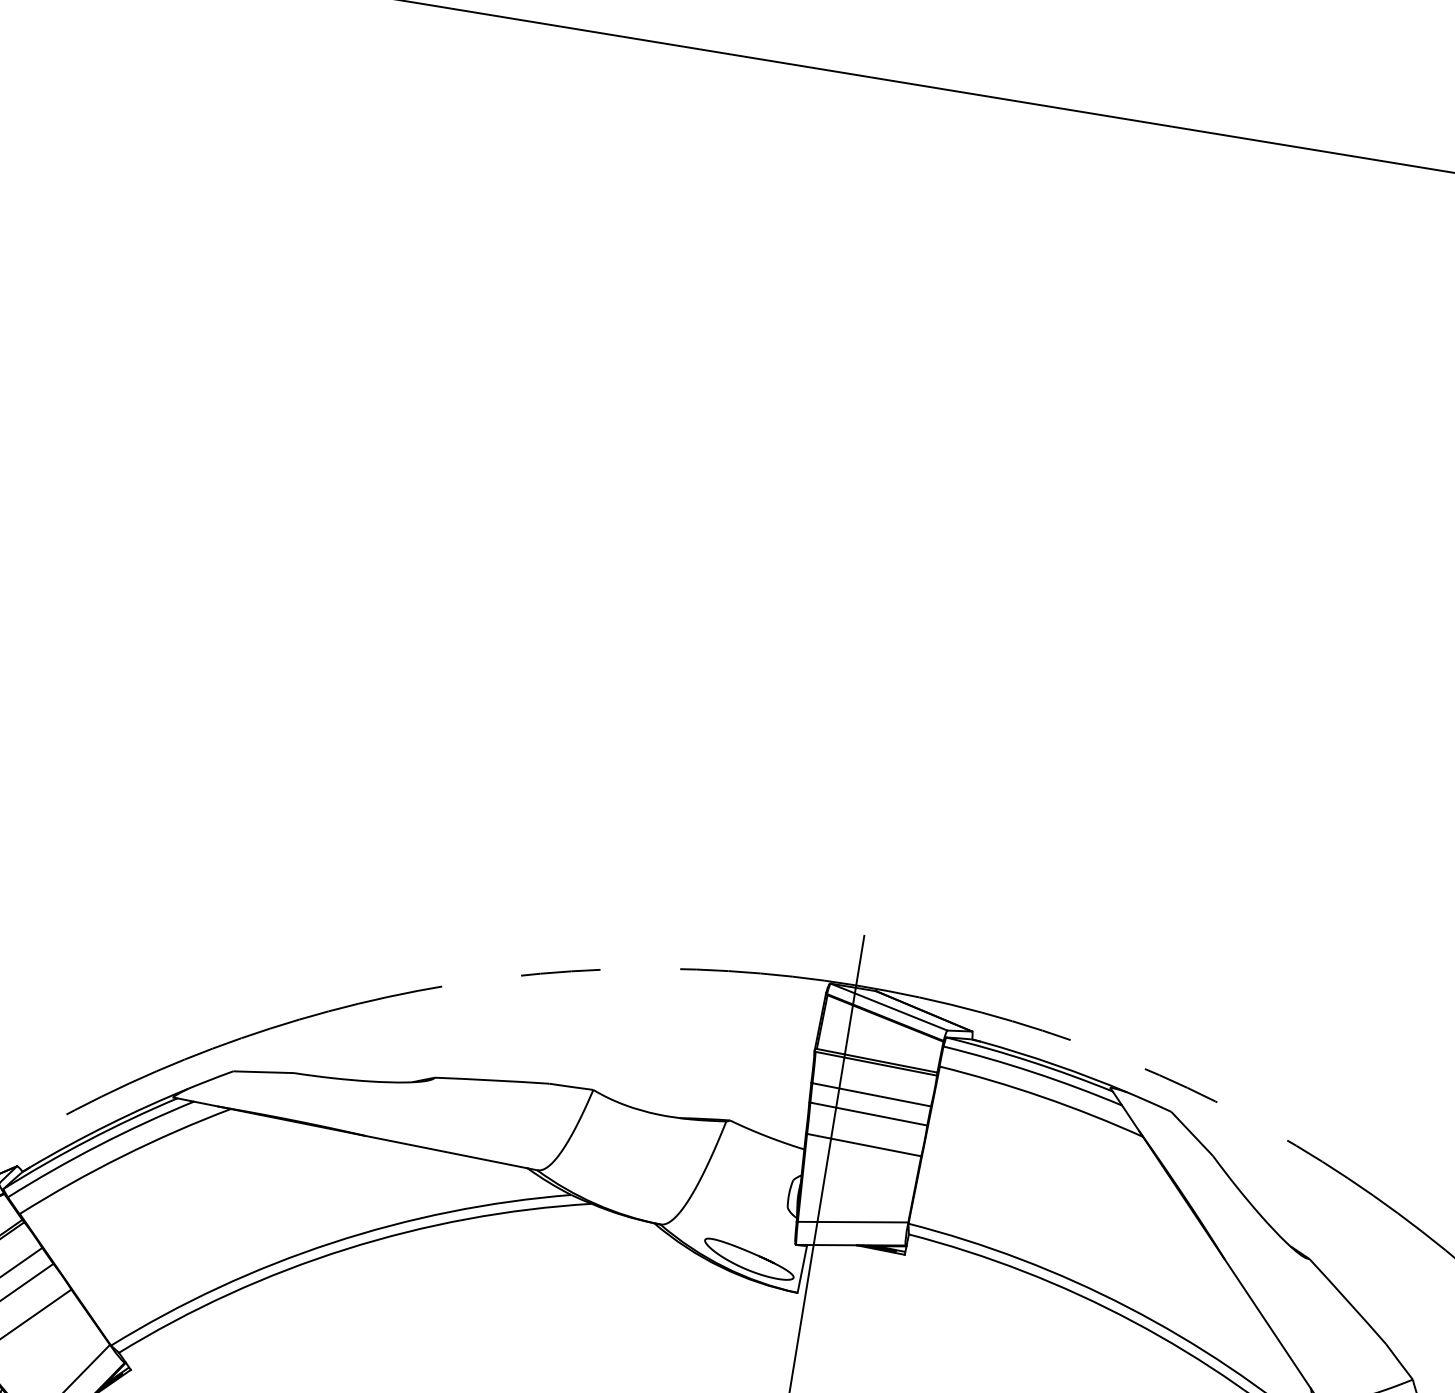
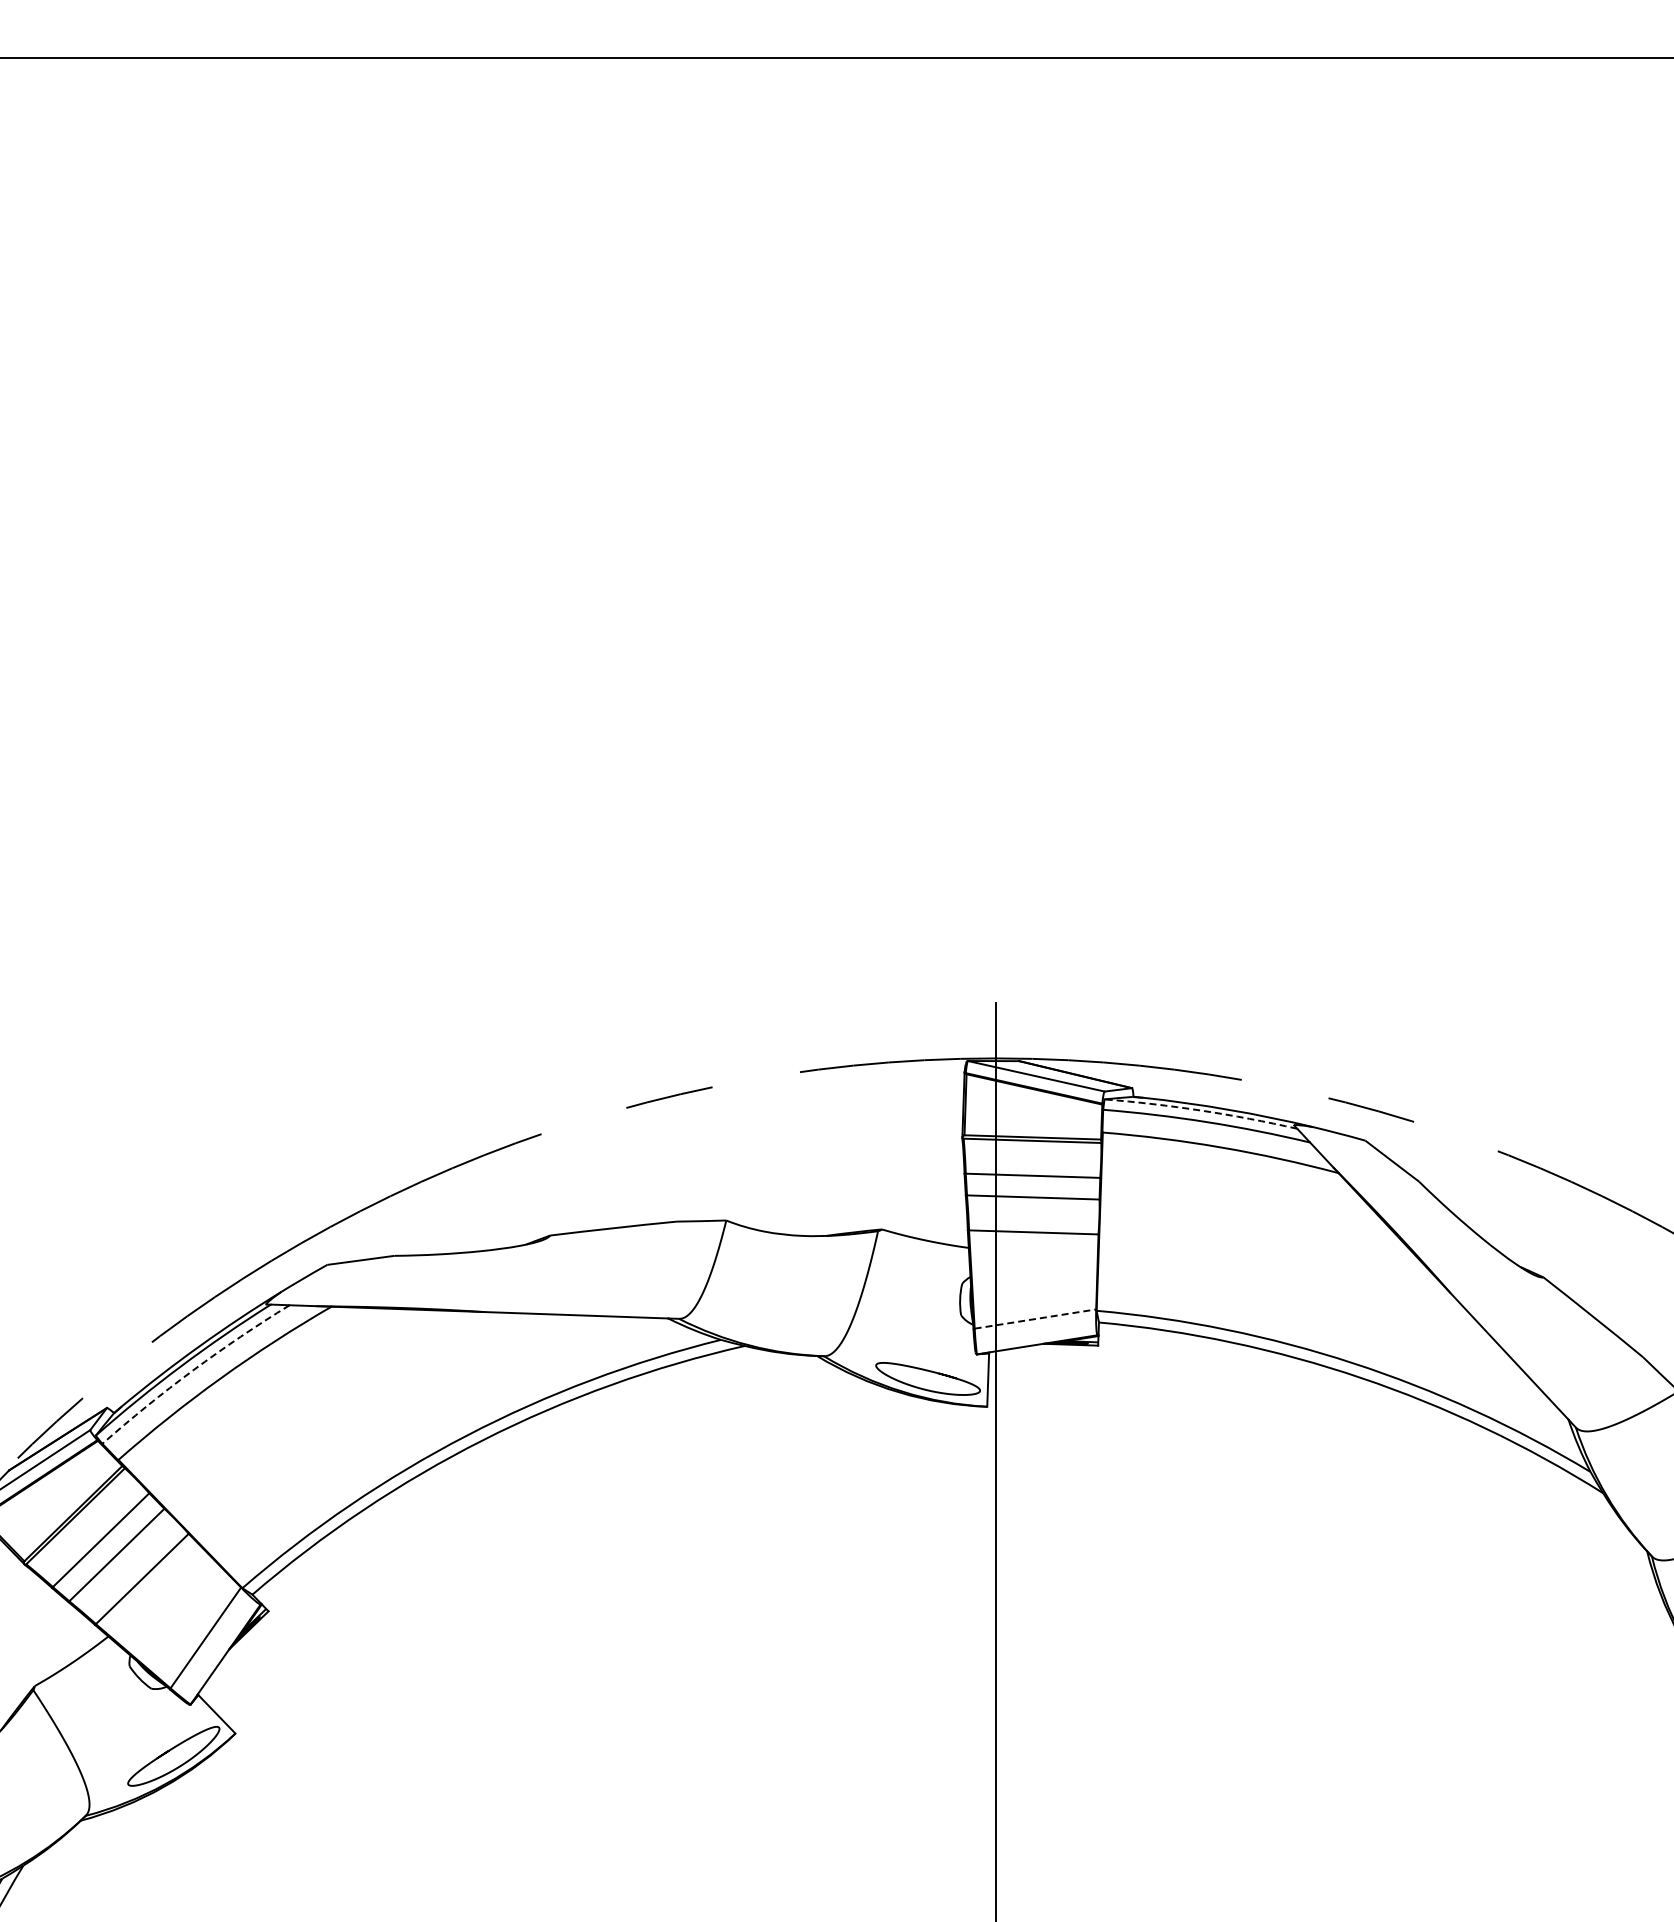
arc: (1030, 1061) -> (1201, 1110), solid -> dashed
arc: (99, 1145) -> (193, 1370), solid -> dashed
line: (853, 1222) -> (1035, 1319), solid -> dashed

